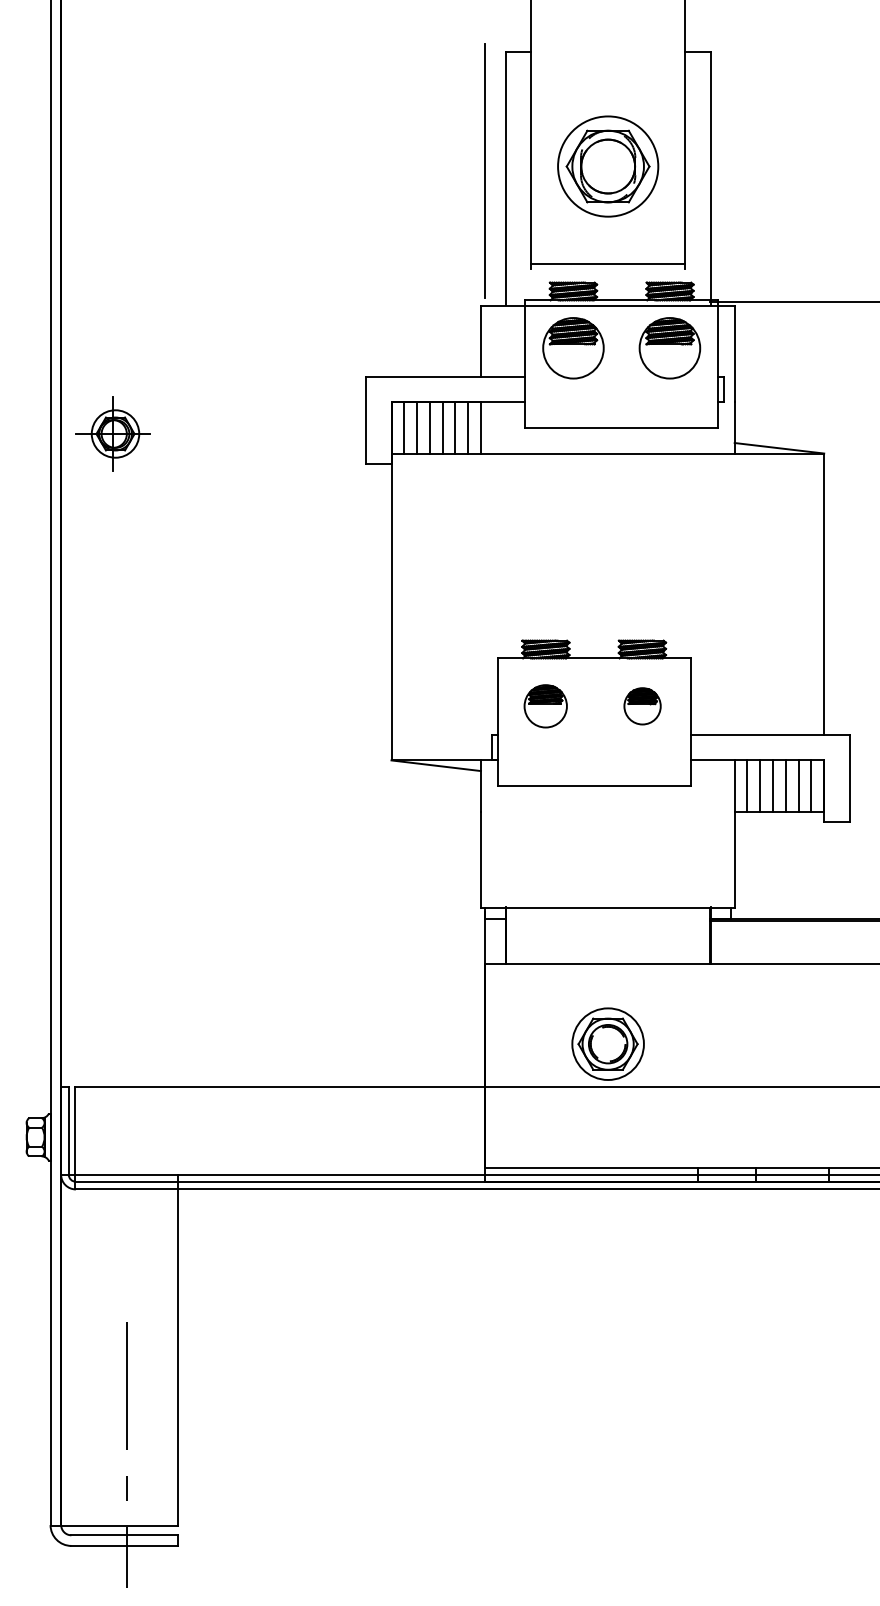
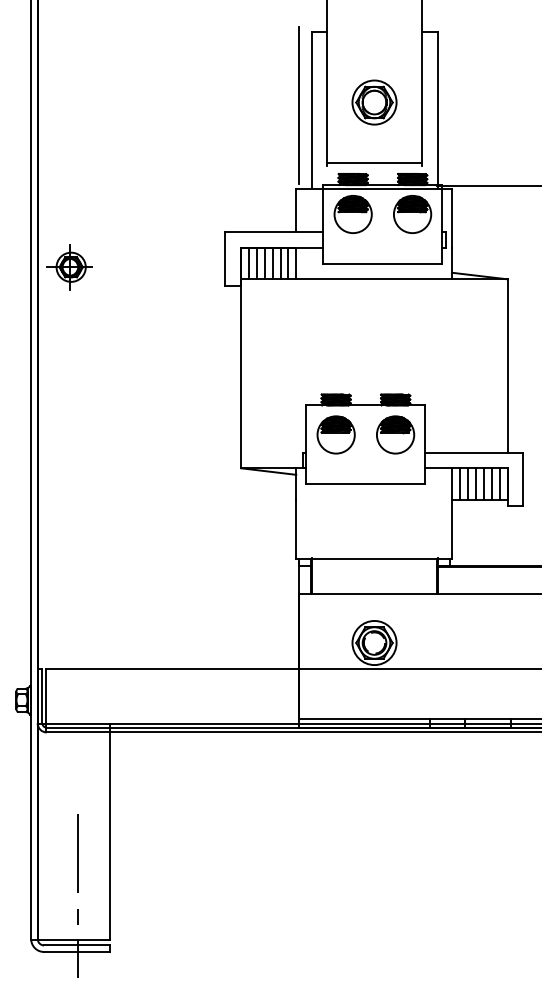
part: (608, 166) -> (374, 102), size x0.71
part: (544, 705) -> (335, 434), size x1.43
part: (642, 705) -> (395, 434), size x1.67

